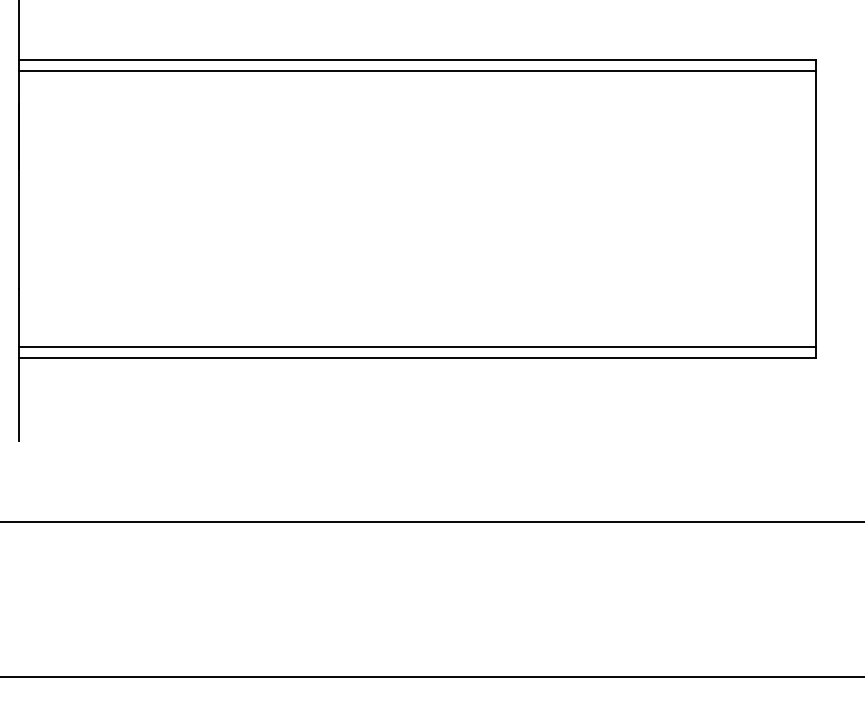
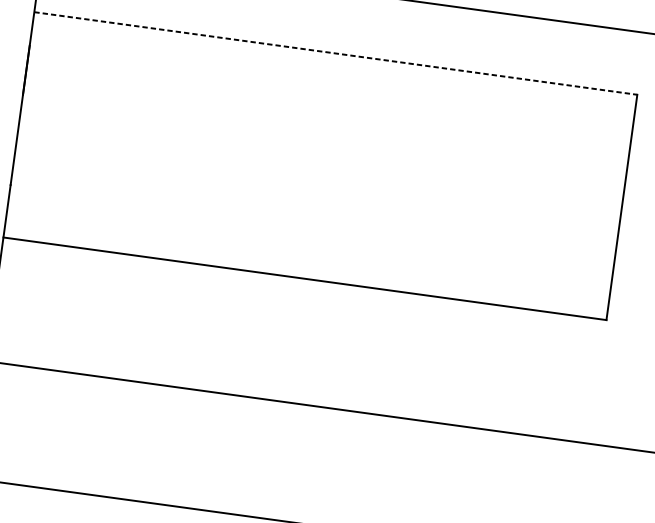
line: (417, 59) -> (335, 53), solid -> dashed
line: (417, 70) -> (334, 61), removed
line: (417, 346) -> (306, 270), removed

